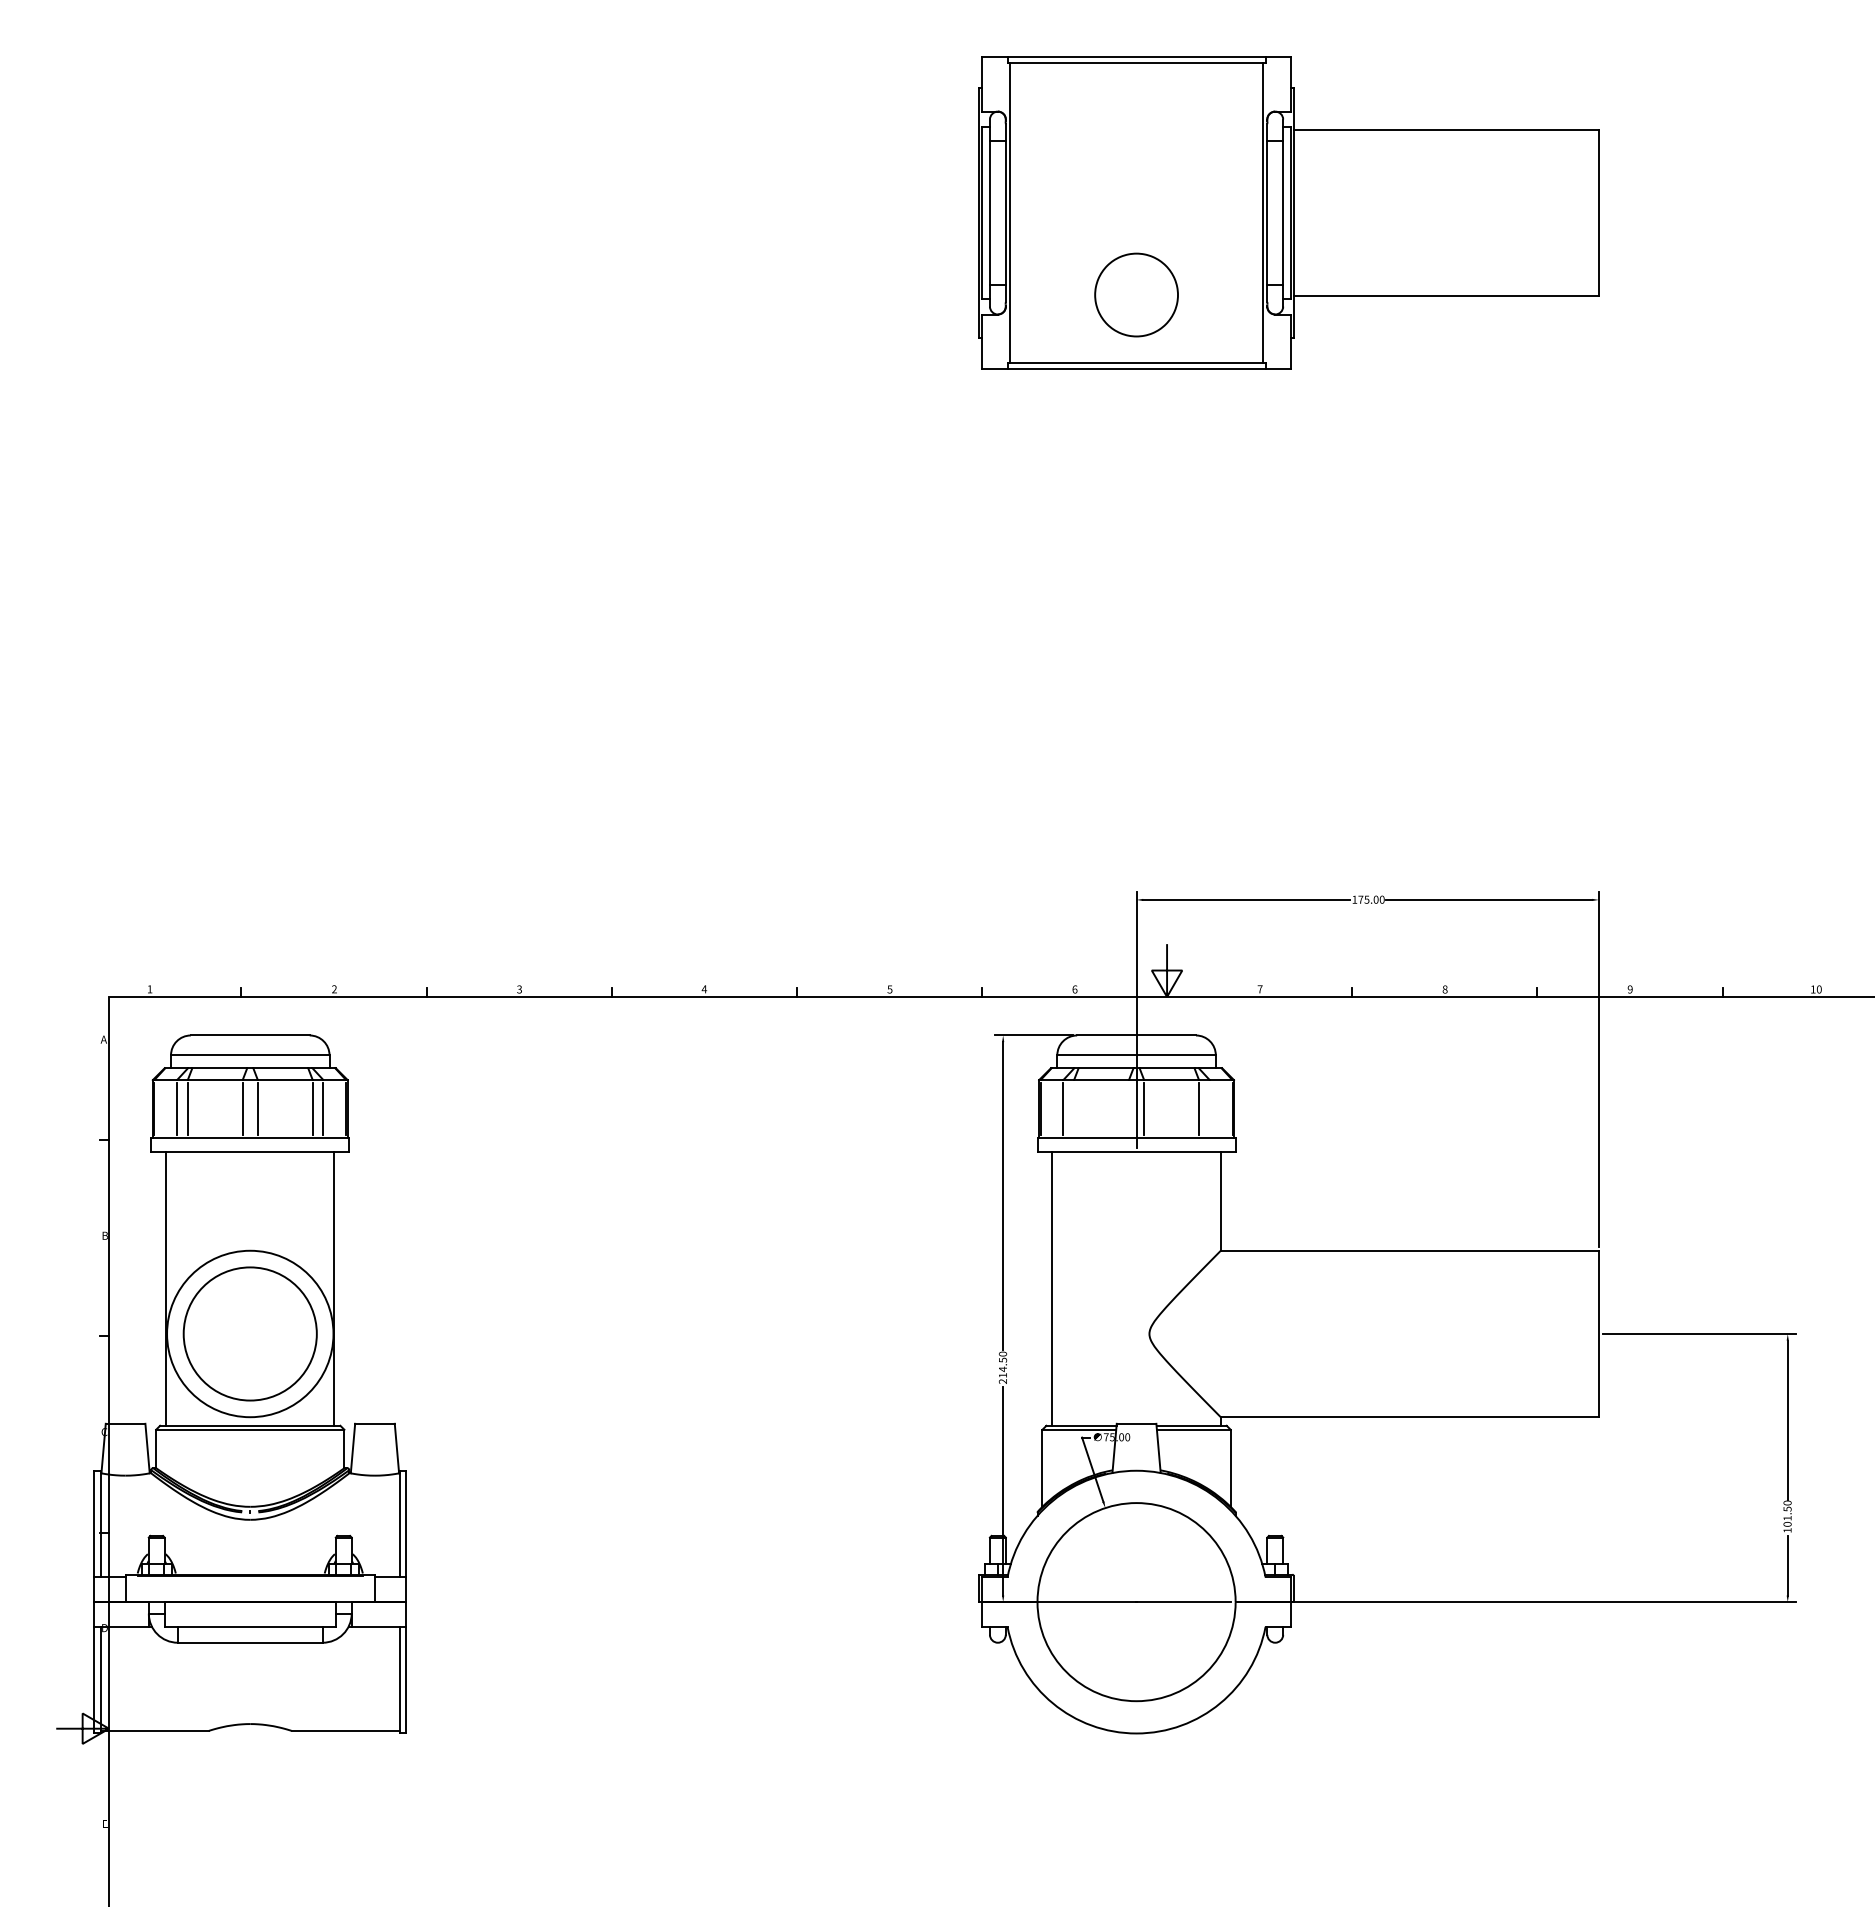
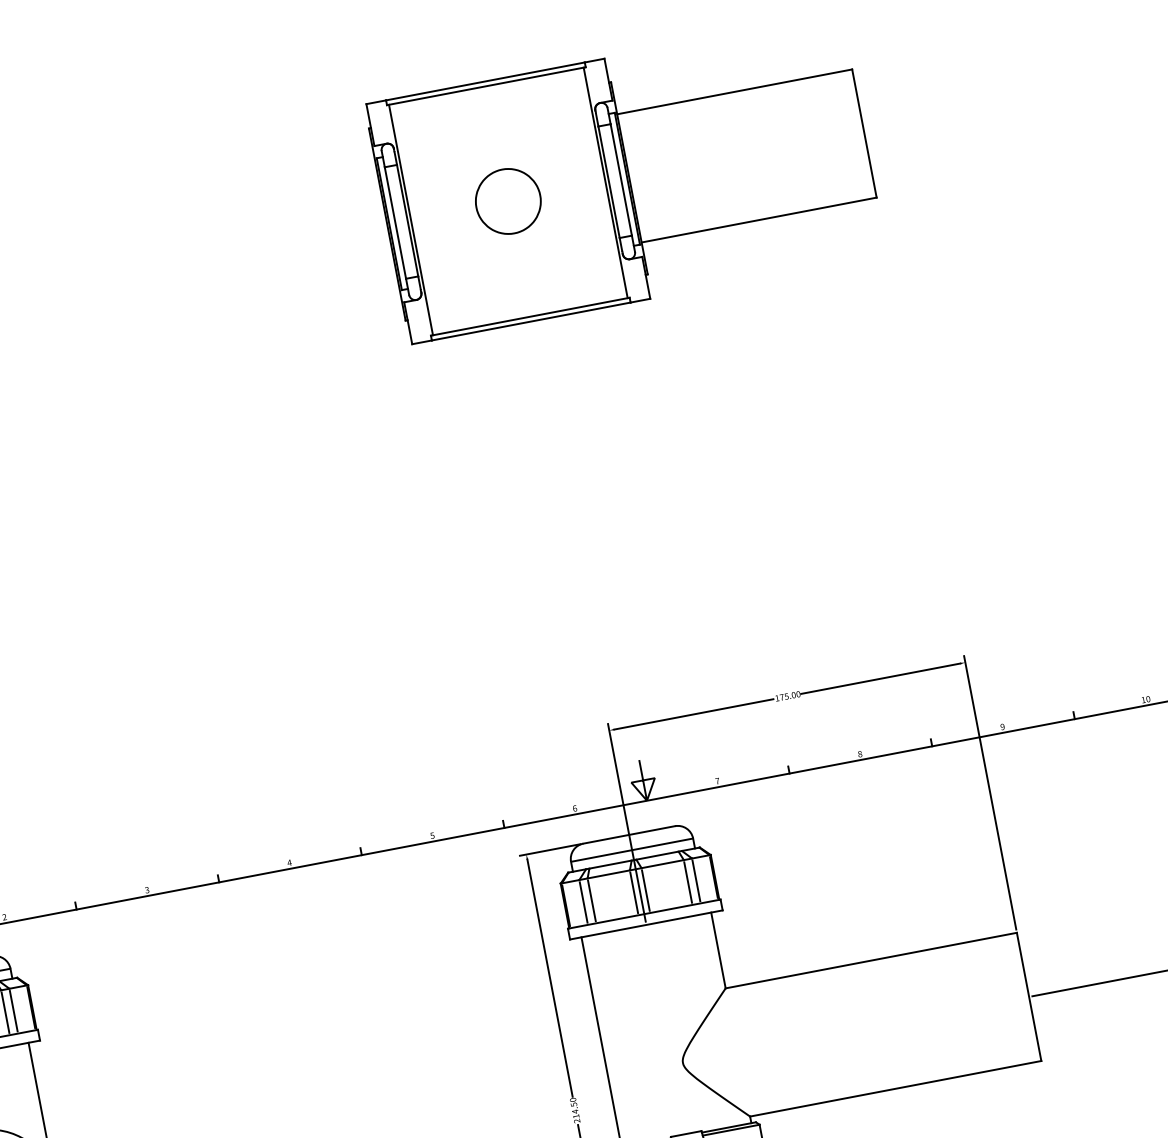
part: (1136, 294) -> (508, 201), moved
line: (1074, 1109) -> (592, 901), added
line: (1128, 1109) -> (633, 893), added
line: (1209, 1109) -> (696, 881), added

